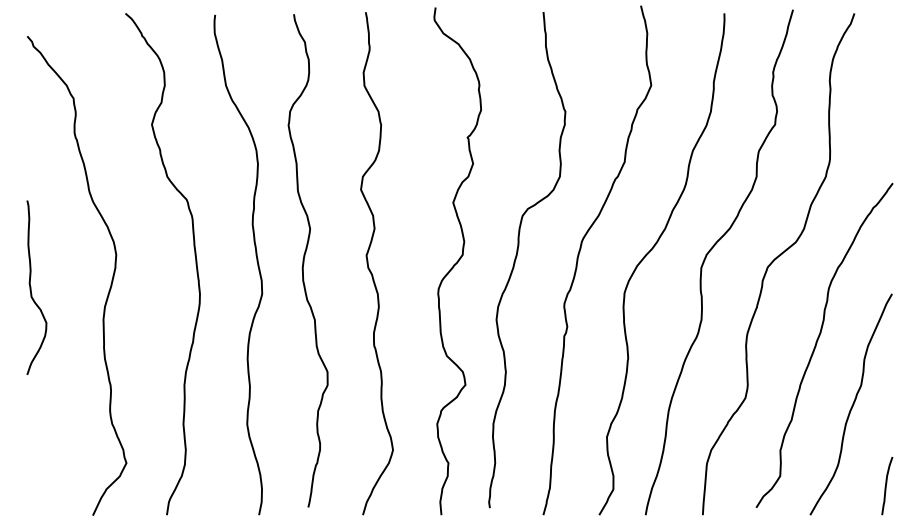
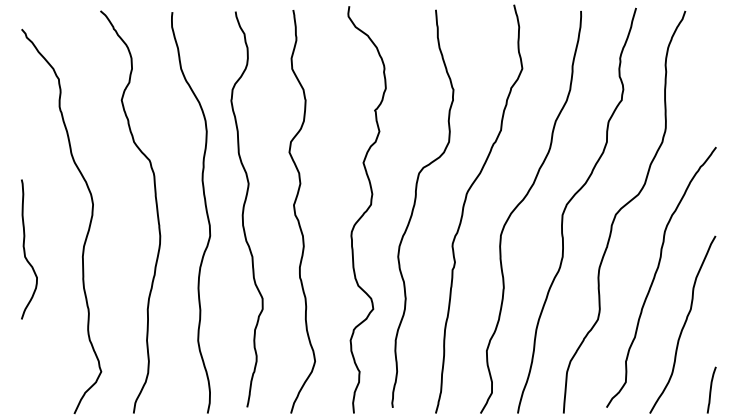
curve: (31, 287) -> (25, 249), moved

